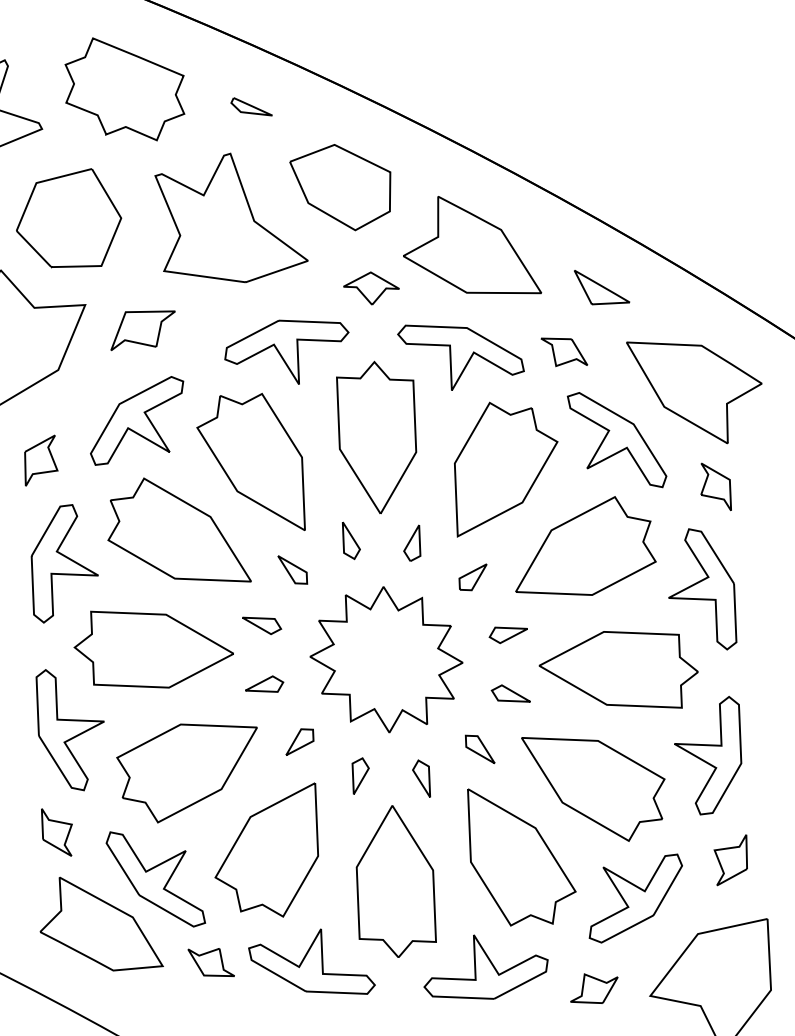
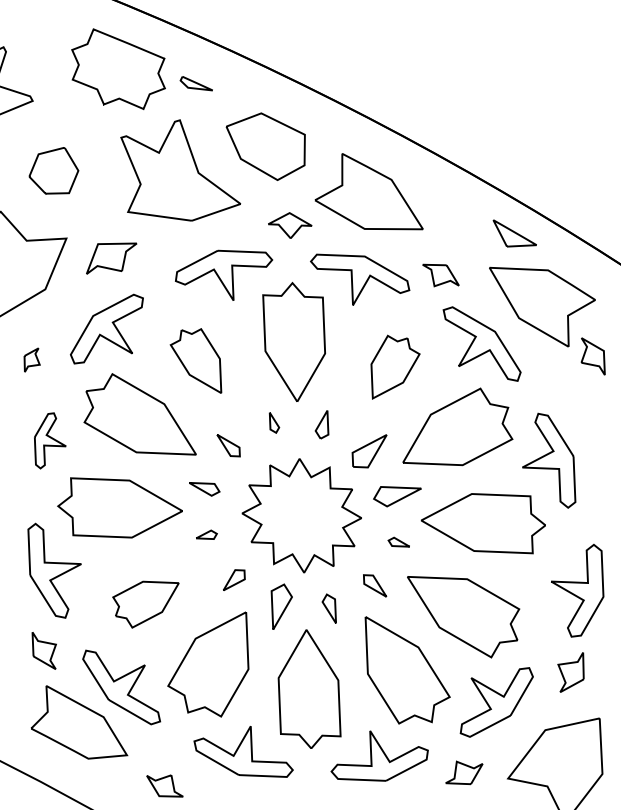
part: (124, 89) -> (118, 69), moved
part: (69, 218) -> (54, 170), size x0.6
part: (602, 287) -> (515, 233), moved
part: (41, 460) -> (32, 360), size x0.6
part: (250, 461) -> (195, 360), size x0.6
part: (506, 469) -> (395, 367), size x0.6
part: (715, 486) -> (592, 356), moved
part: (351, 540) -> (274, 422), size x0.7
part: (64, 563) -> (50, 440), size x0.6
part: (472, 577) -> (369, 451), size x1.6
part: (507, 635) -> (396, 496), size x1.6
part: (264, 683) -> (206, 534), size x0.7
part: (510, 693) -> (398, 542), size x0.7
part: (708, 755) -> (577, 590), moved
part: (186, 773) -> (145, 604), size x0.6
part: (360, 775) -> (281, 606), size x1.6
part: (210, 962) -> (164, 786), moved

